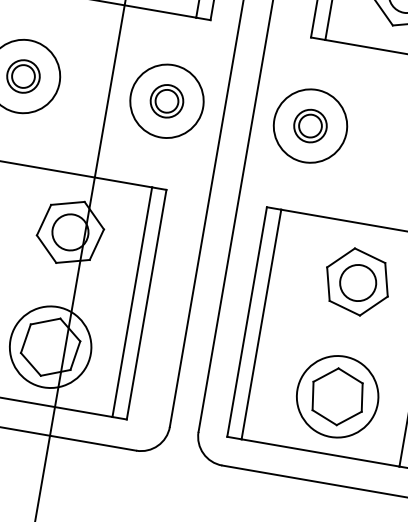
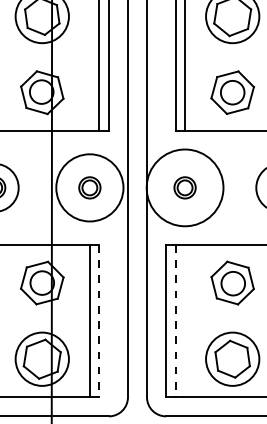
circle: (166, 100) -> (89, 187), size x1.4
circle: (311, 125) -> (185, 187), size x1.6
line: (146, 305) -> (99, 321), solid -> dashed
line: (261, 324) -> (175, 321), solid -> dashed

